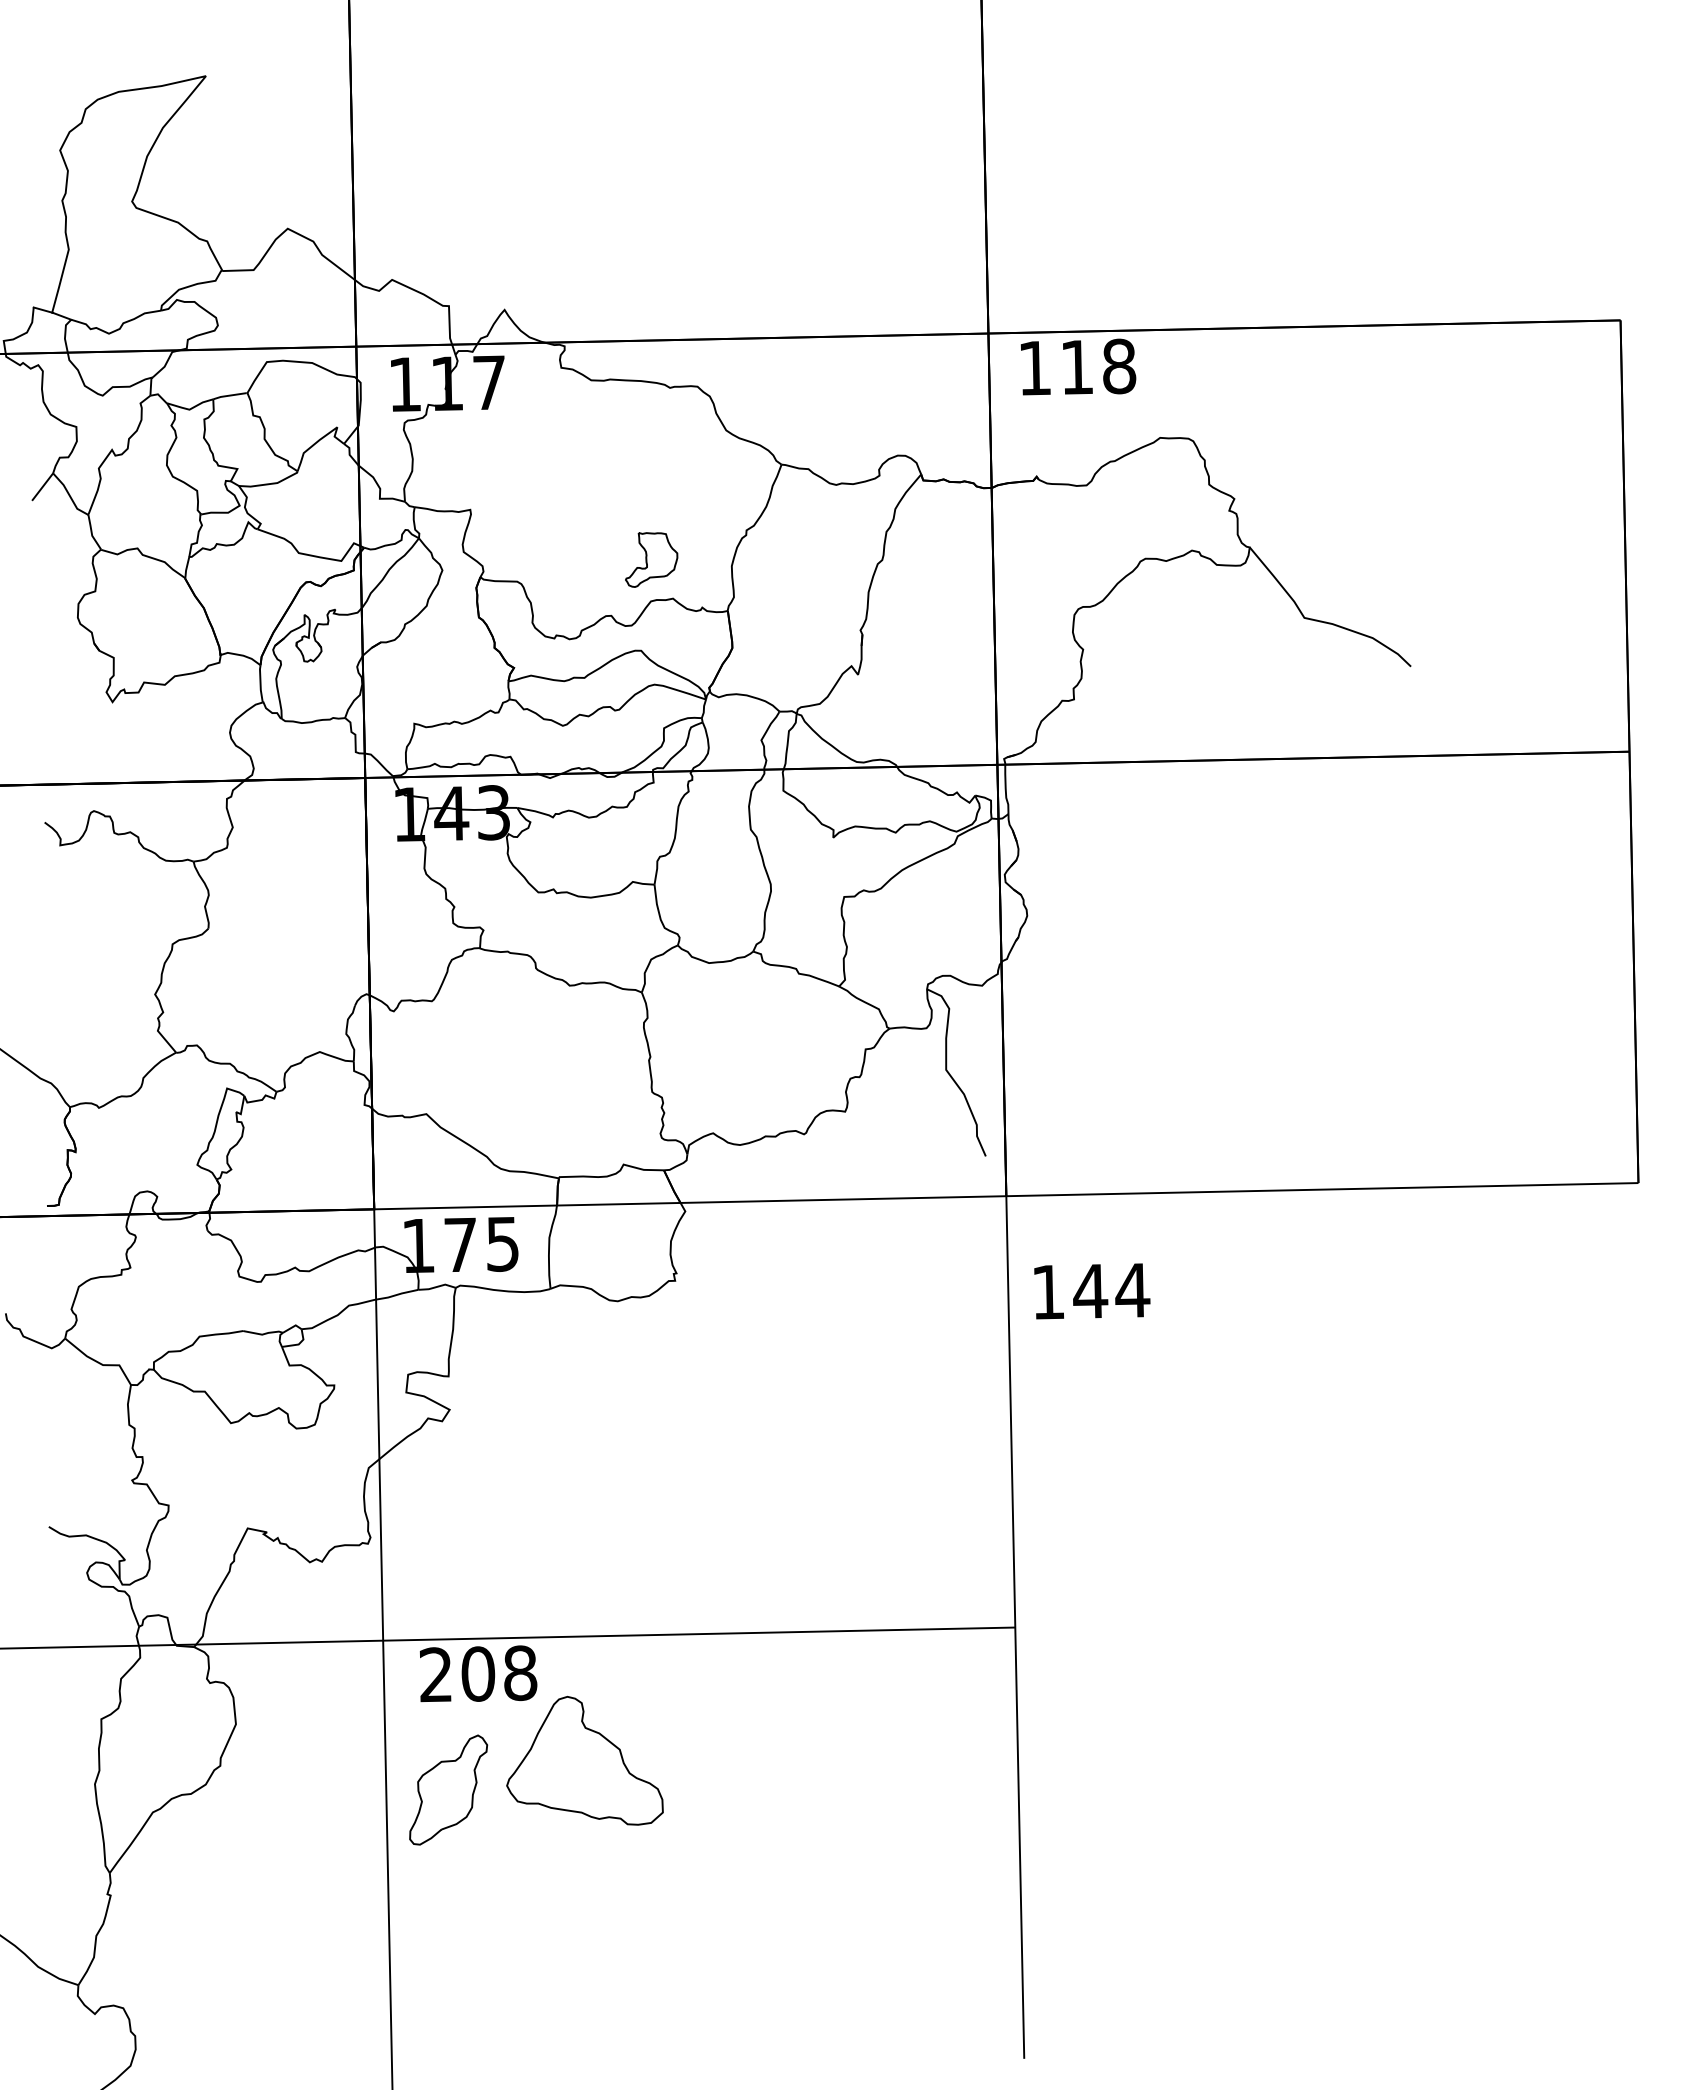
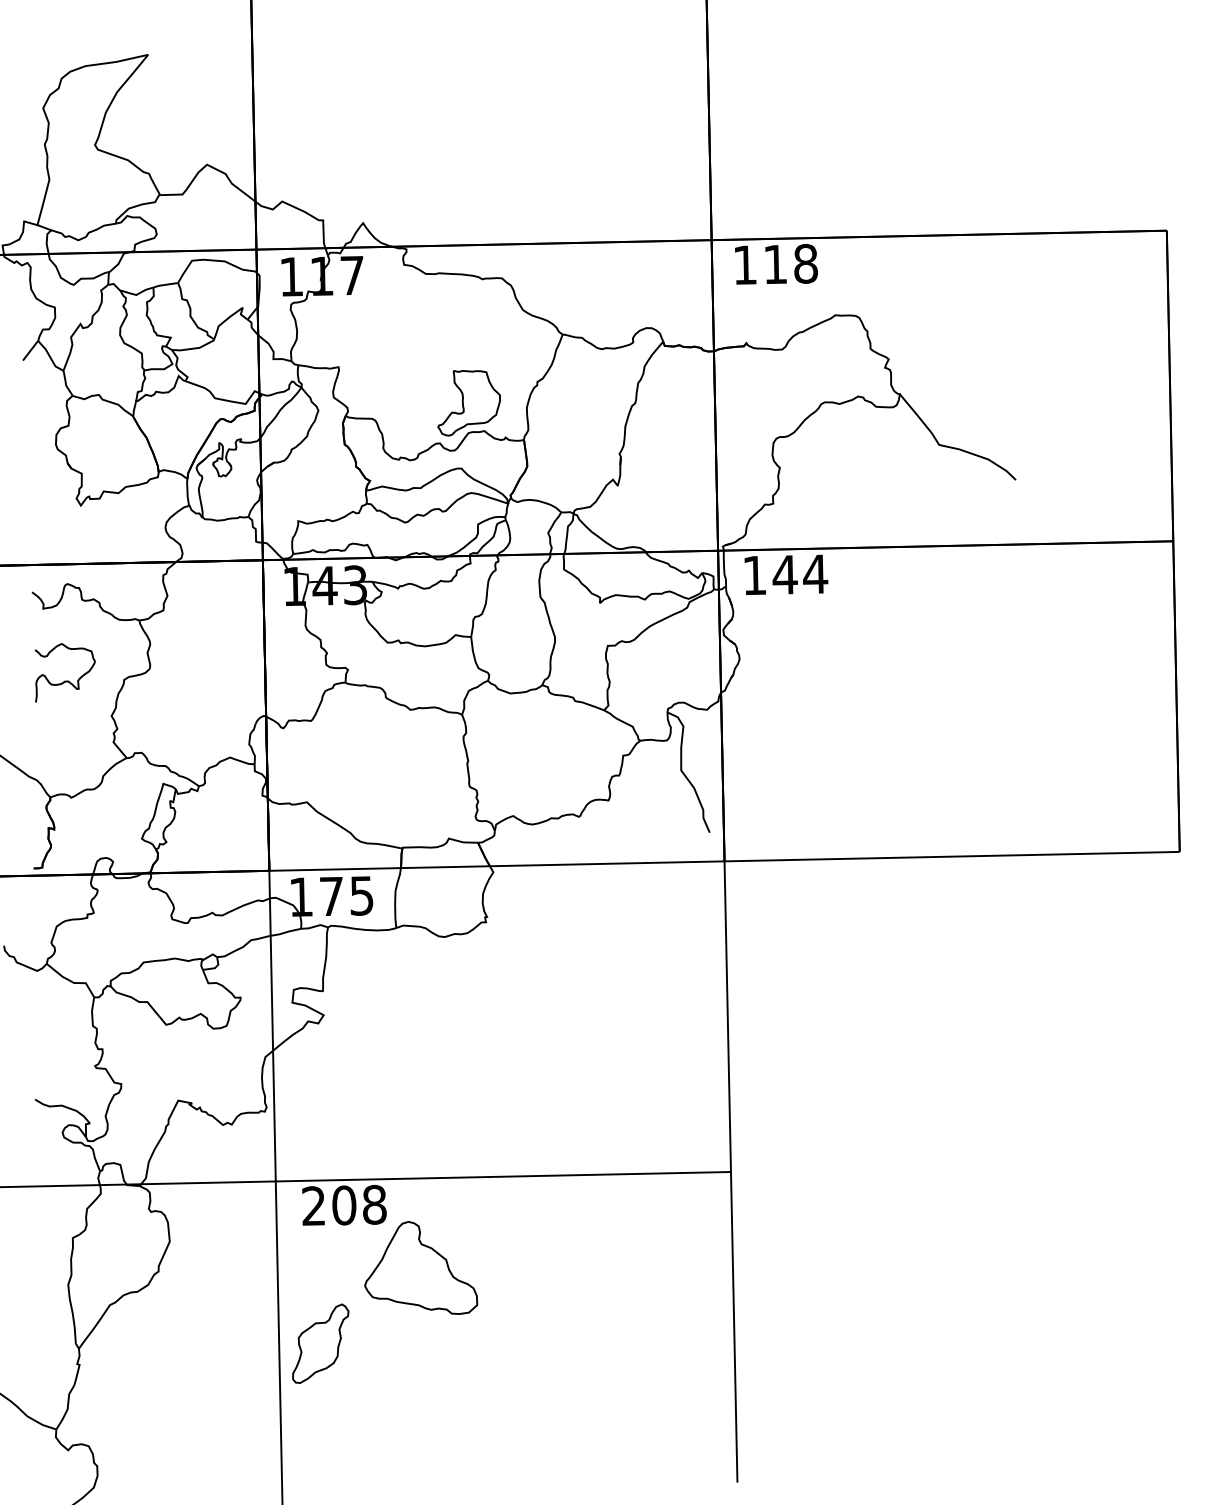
part: (651, 559) -> (469, 402), size x1.67
part: (90, 945) -> (65, 680), added
text: (1092, 1291) -> (786, 574), moved
part: (448, 1789) -> (320, 1343), moved

